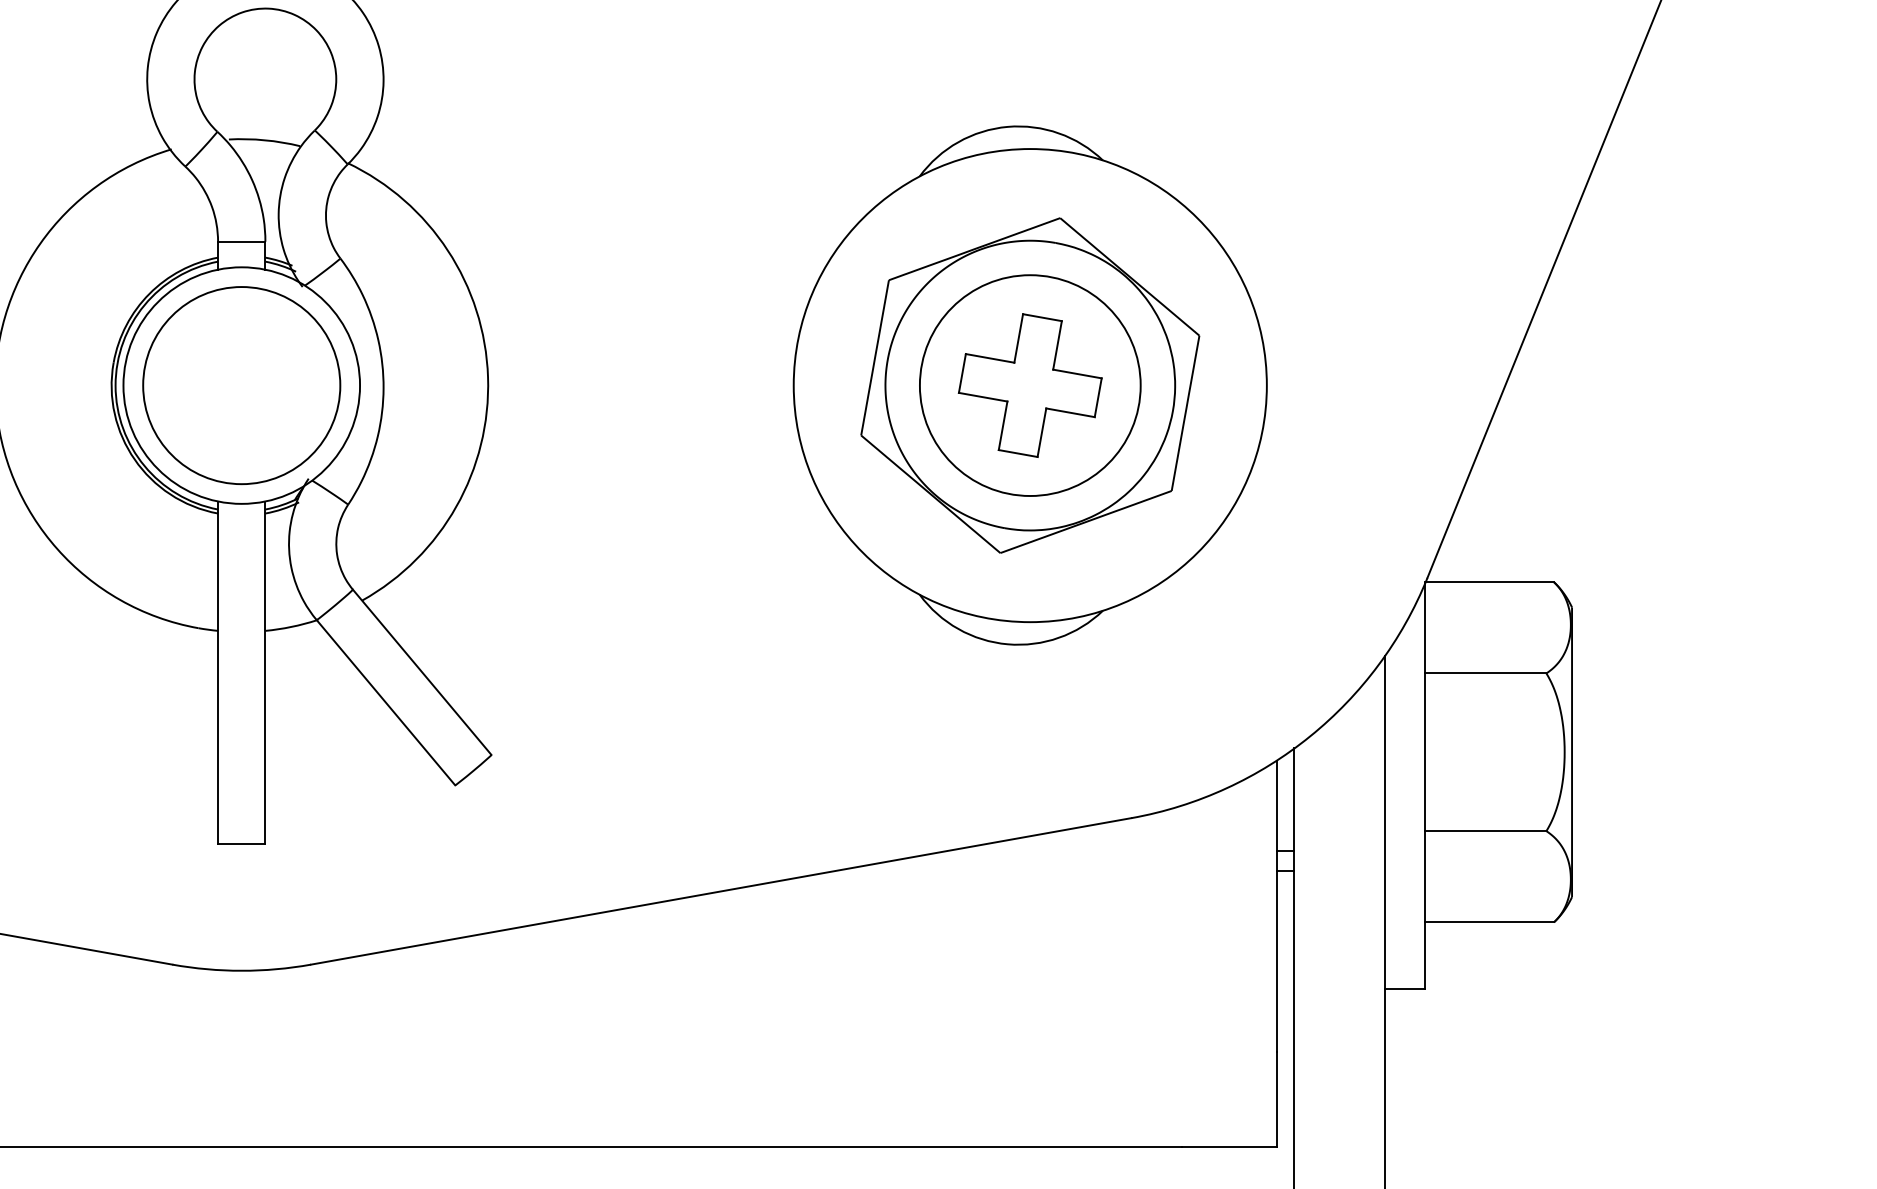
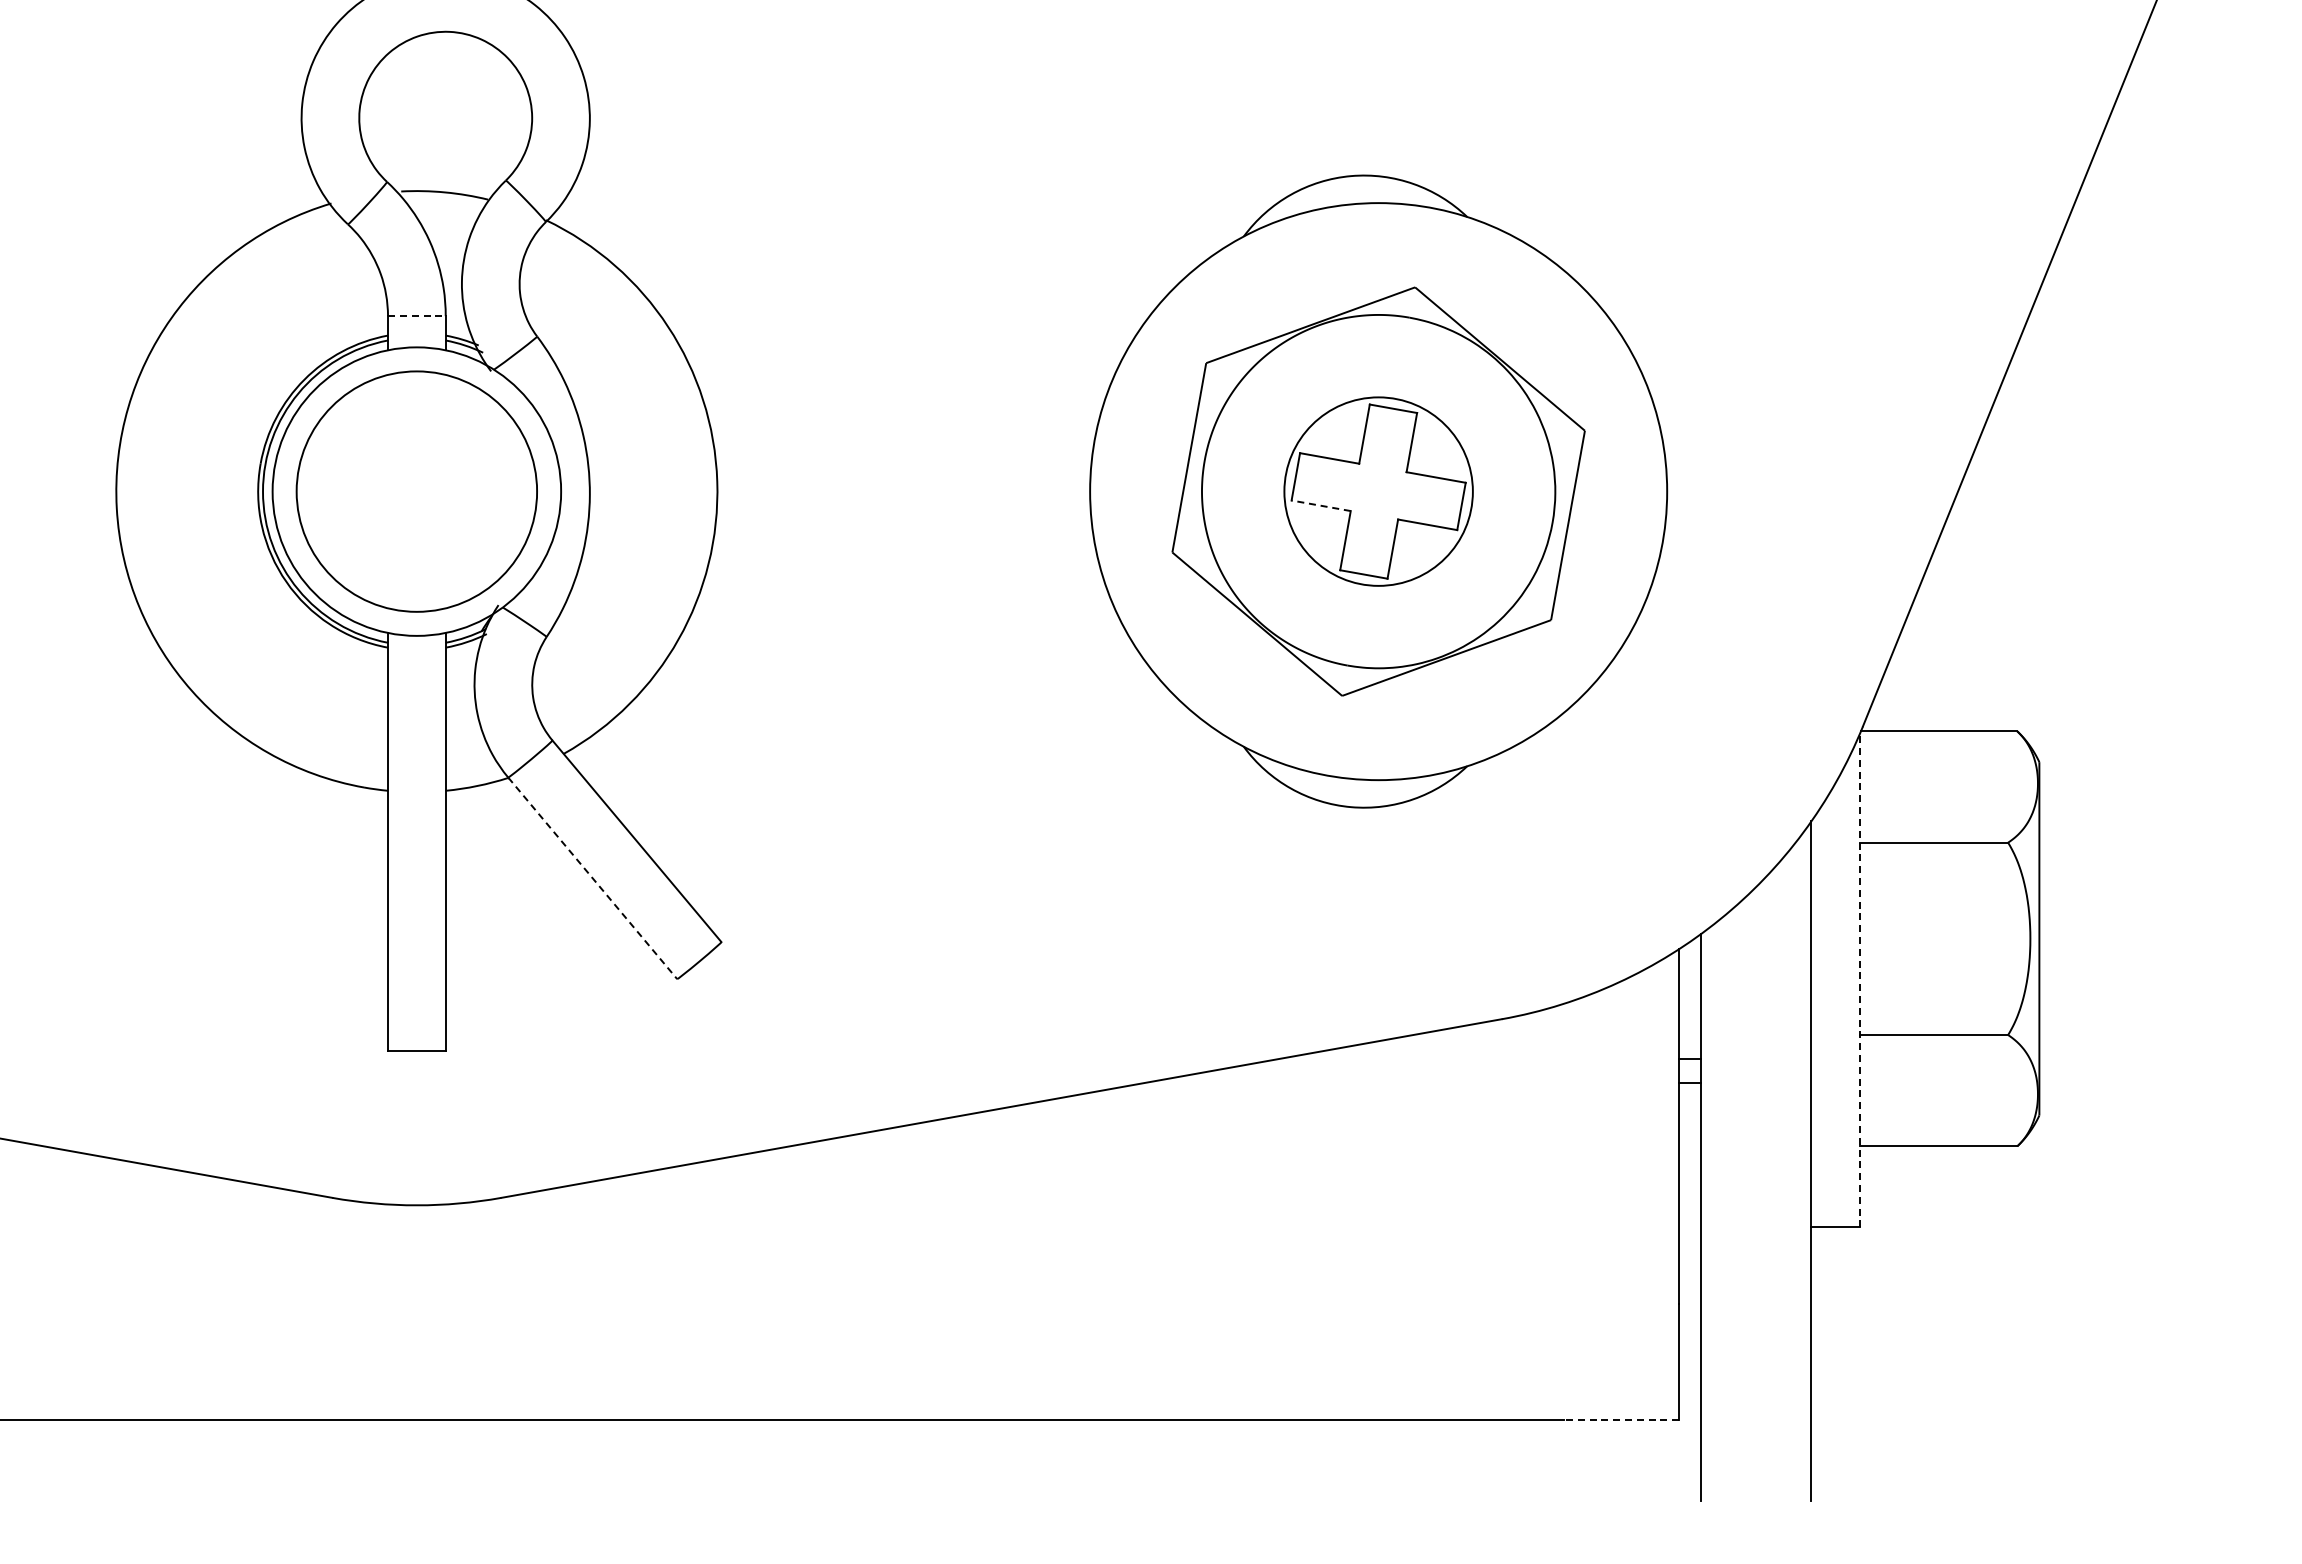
line: (241, 242) -> (416, 316), solid -> dashed
circle: (1030, 385) -> (1378, 491), size x0.7
line: (982, 396) -> (1320, 505), solid -> dashed
line: (385, 702) -> (592, 878), solid -> dashed
line: (1424, 784) -> (1859, 978), solid -> dashed
line: (1229, 1146) -> (1621, 1419), solid -> dashed

